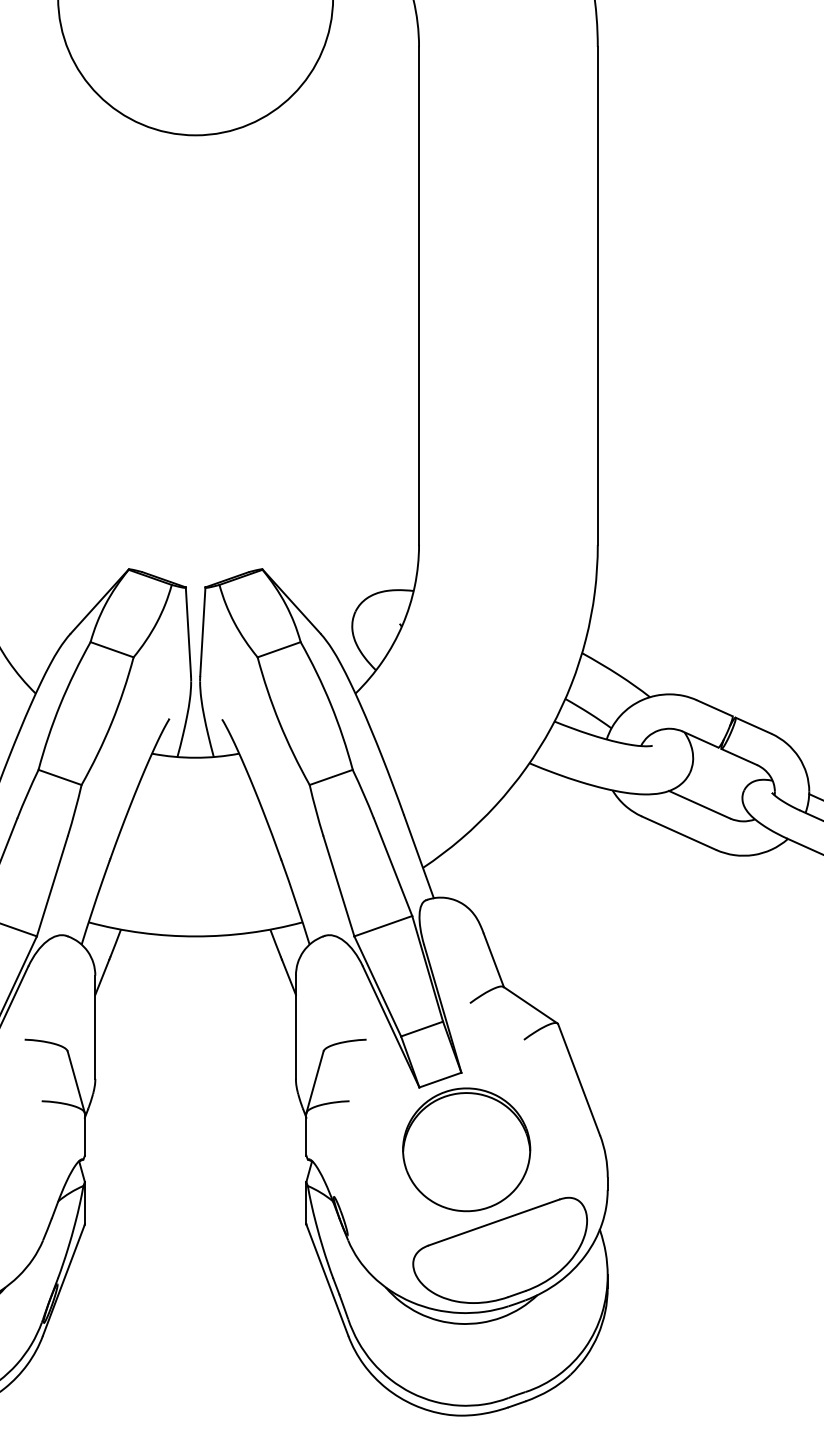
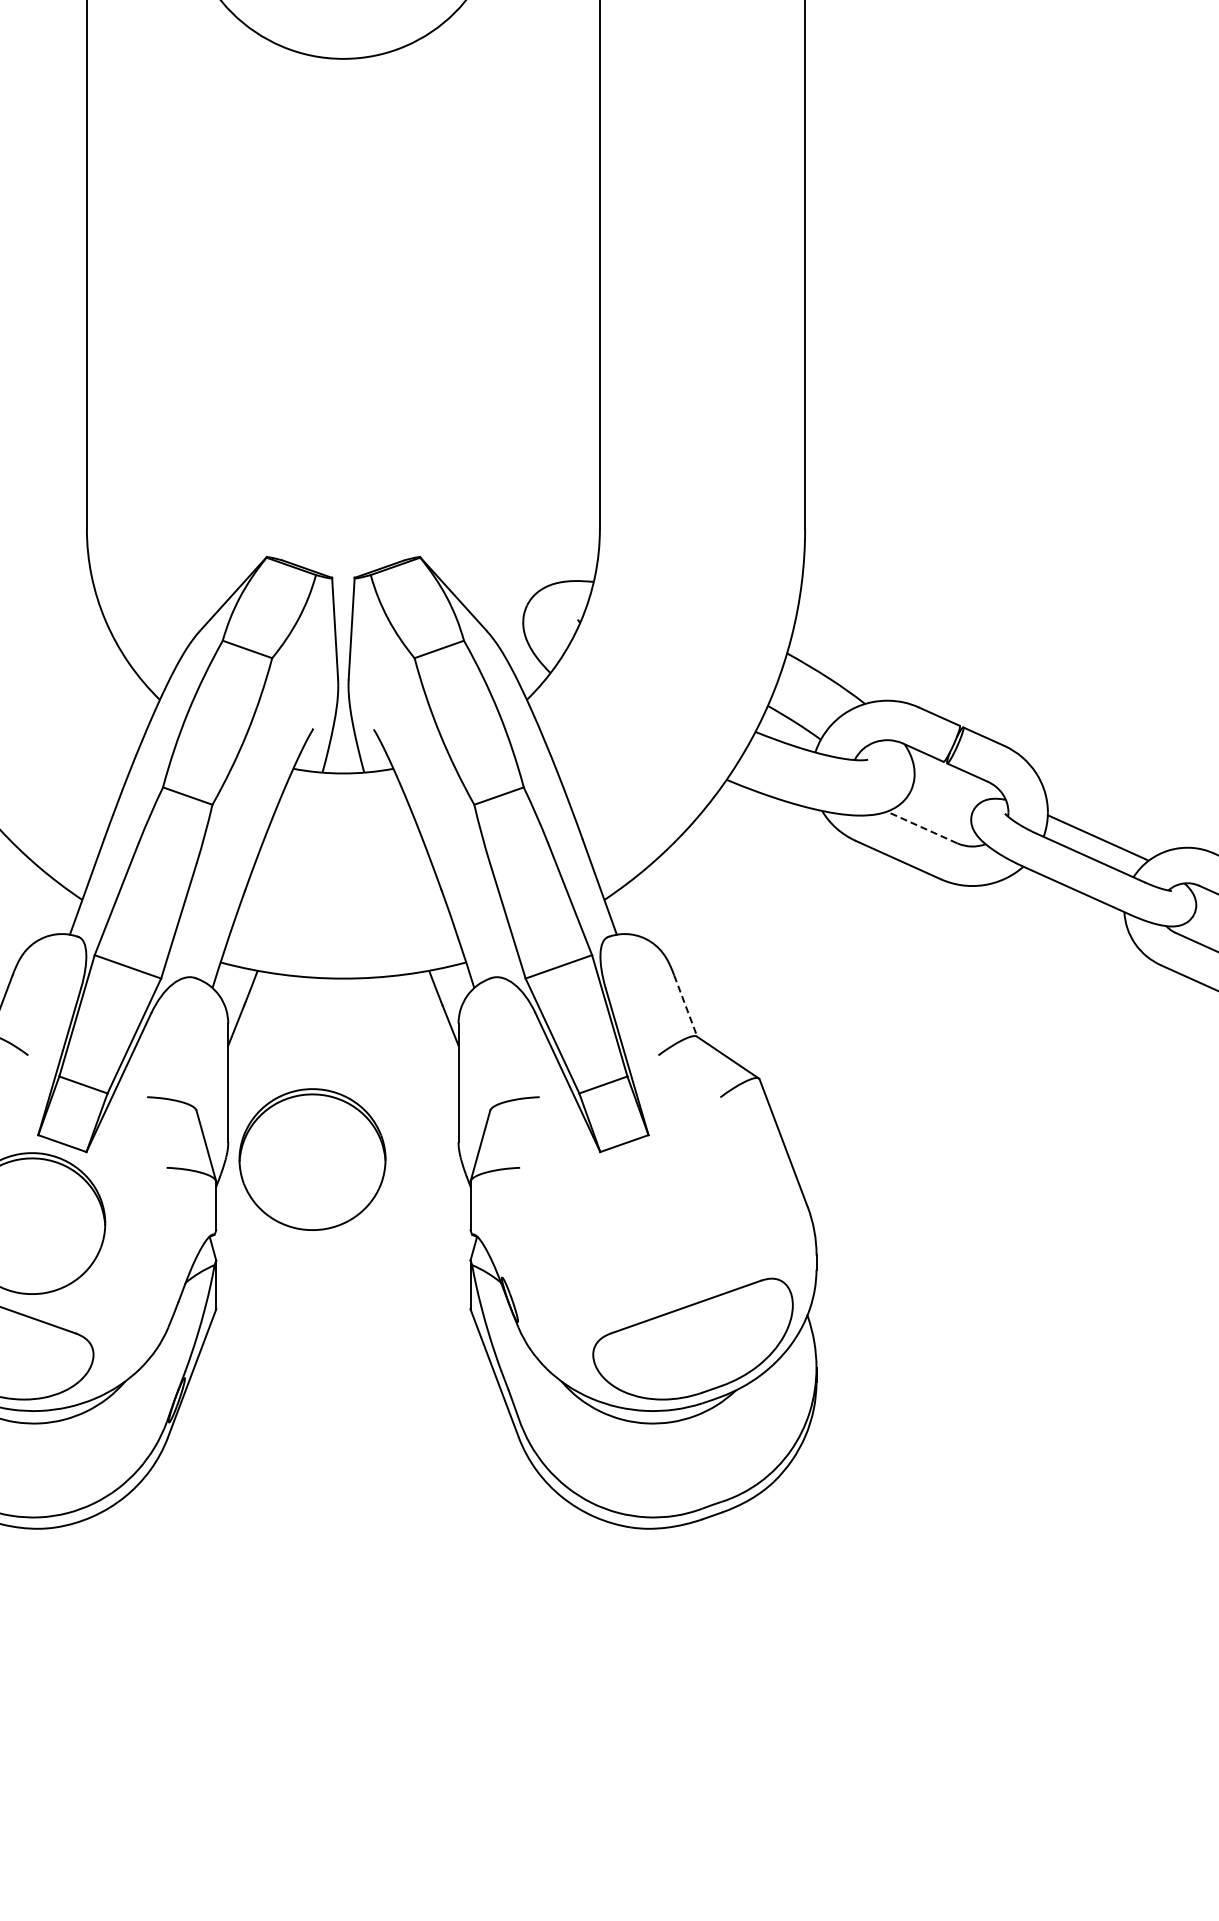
line: (700, 804) -> (922, 827), solid -> dashed
line: (493, 960) -> (685, 1006), solid -> dashed
part: (466, 1149) -> (312, 1159), moved

